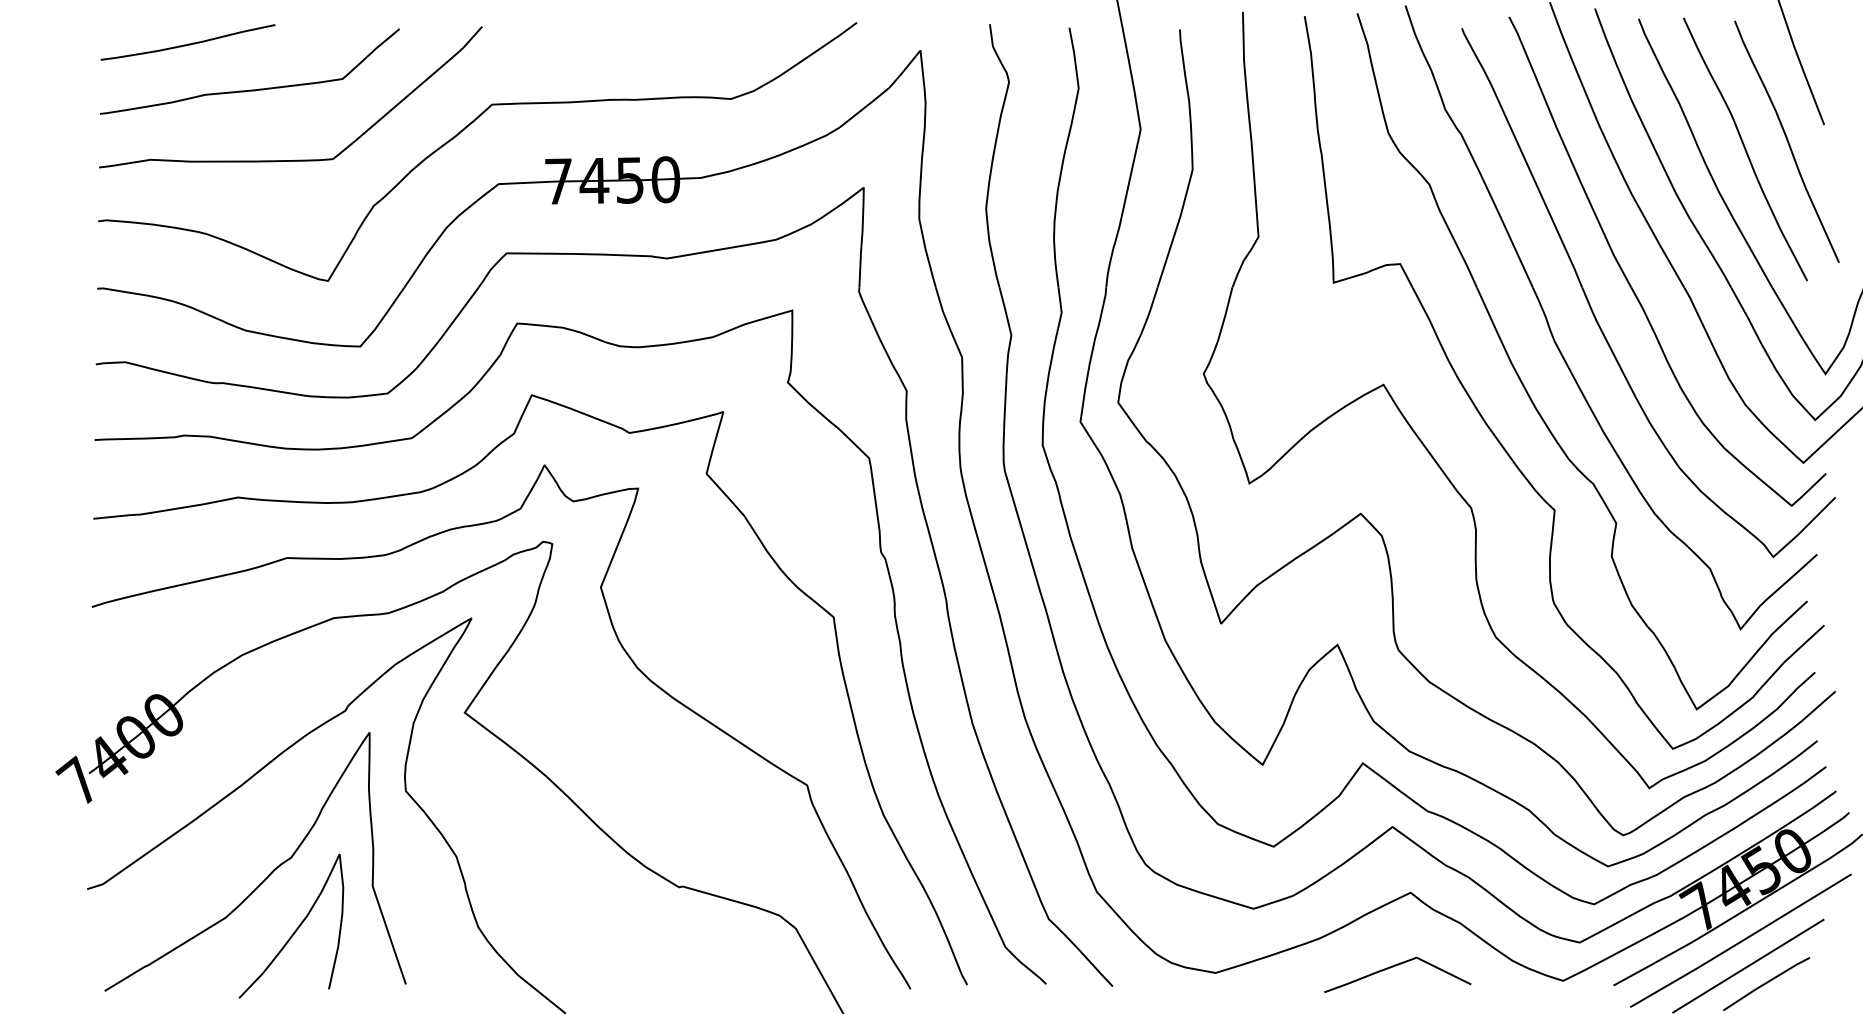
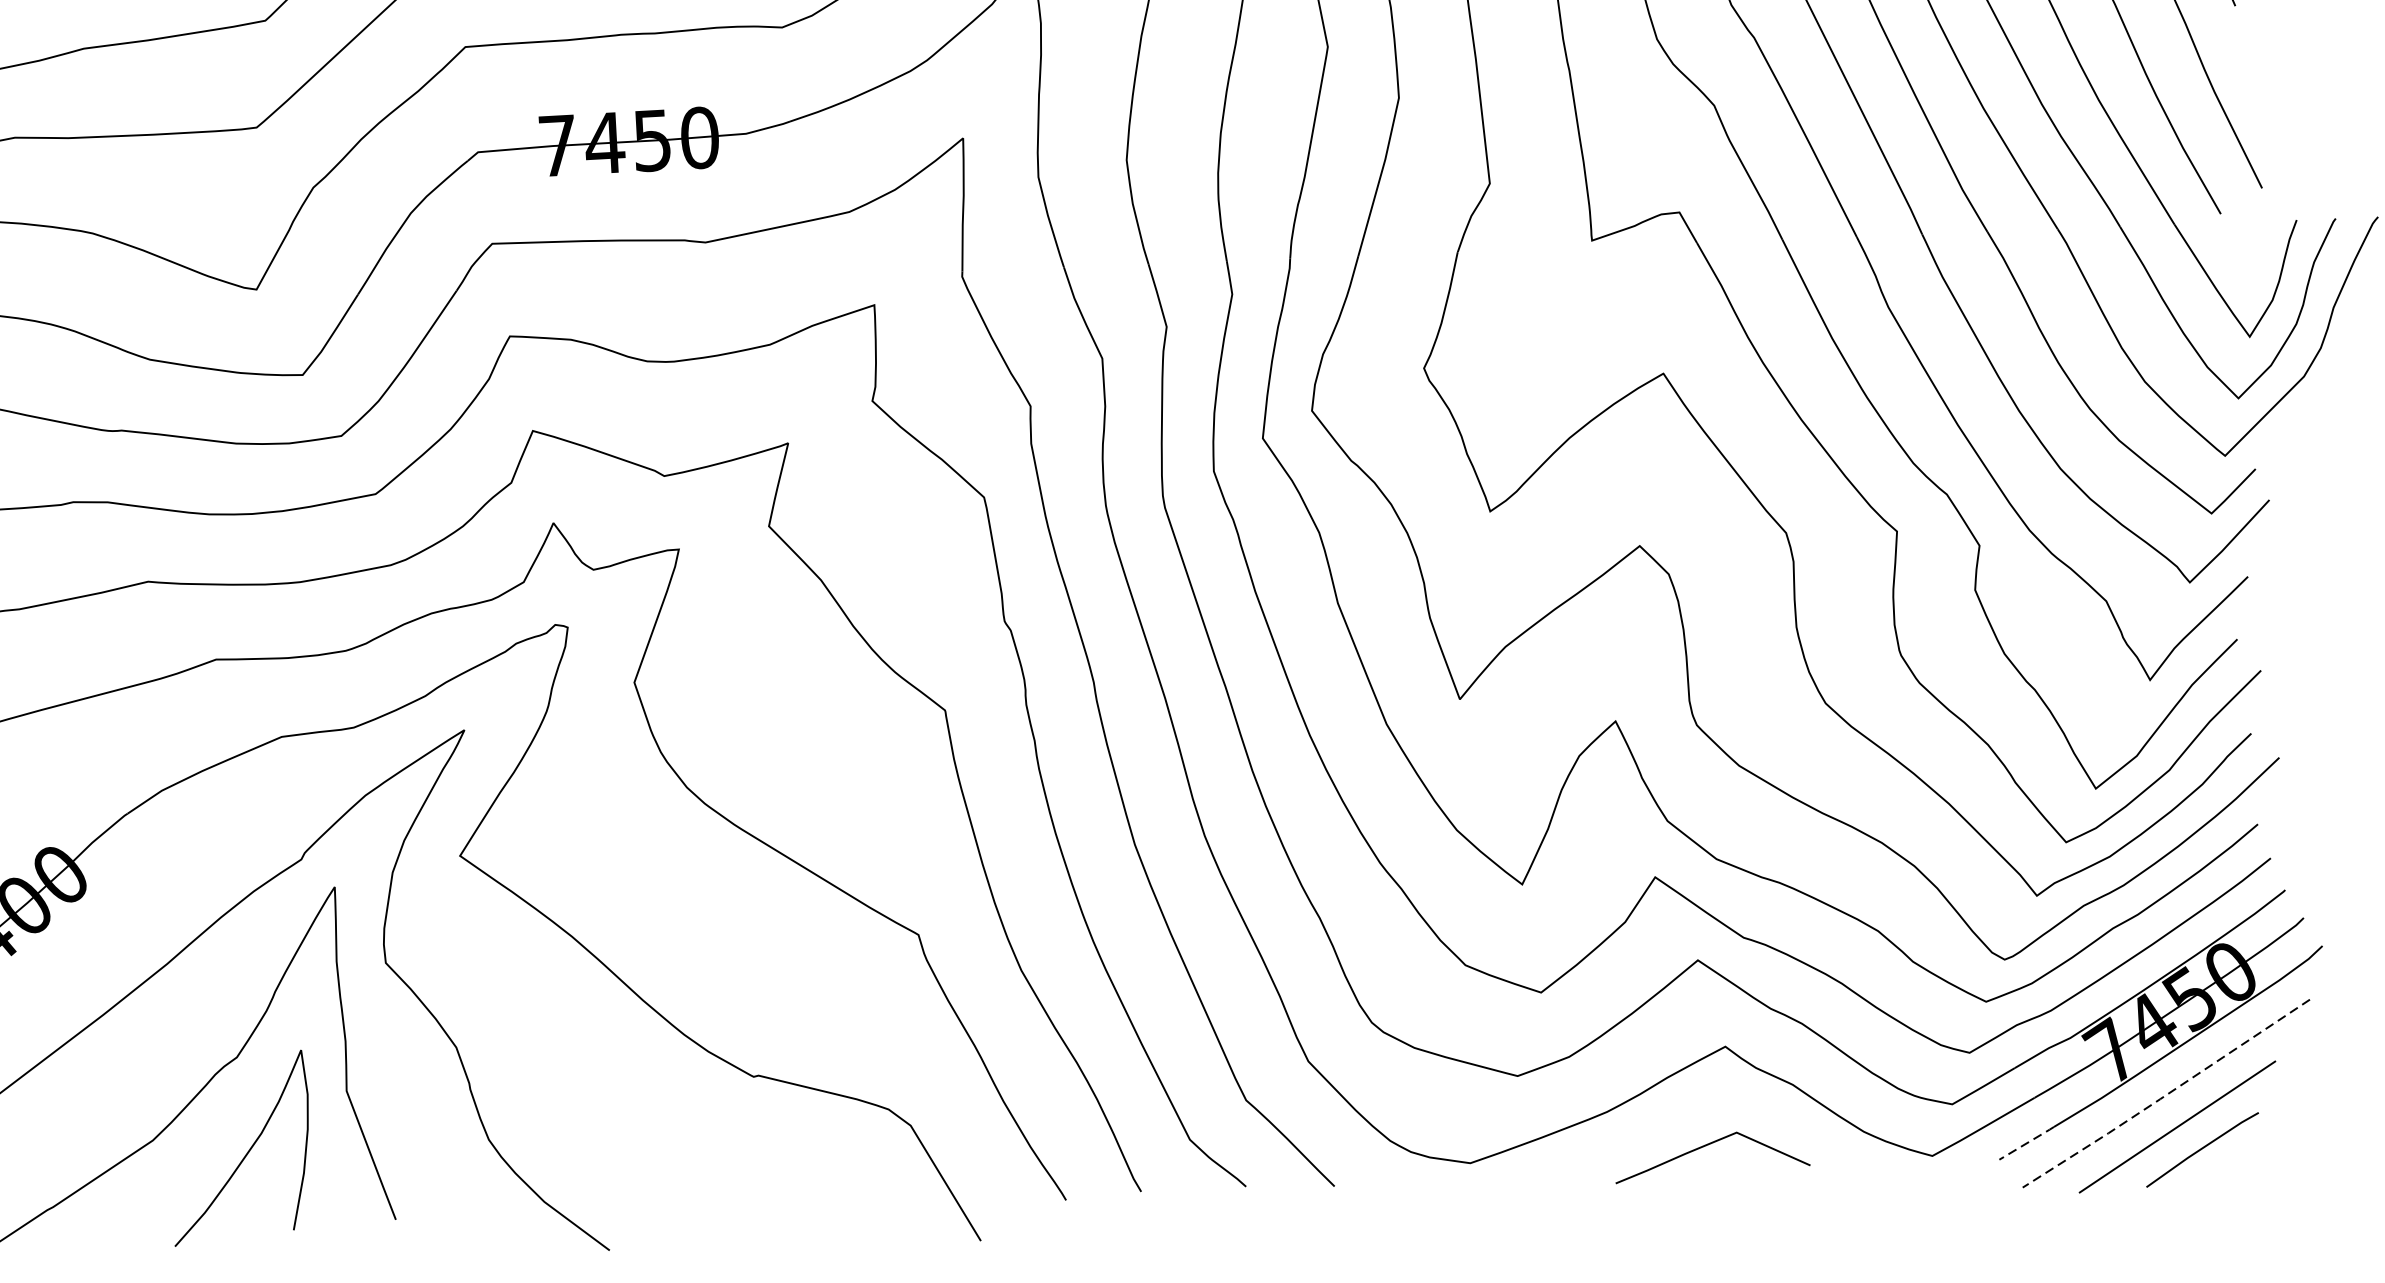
line: (1740, 942) -> (2165, 1095), solid -> dashed
line: (1634, 973) -> (2026, 1142), solid -> dashed

